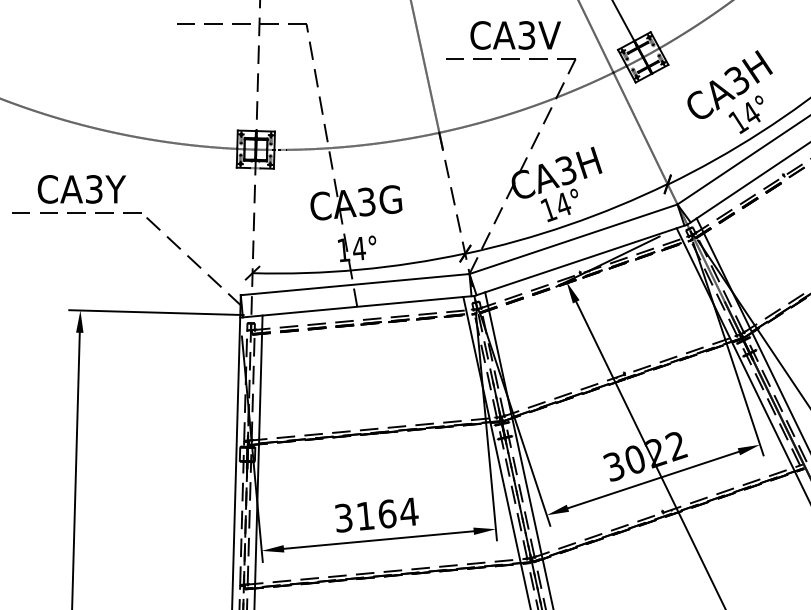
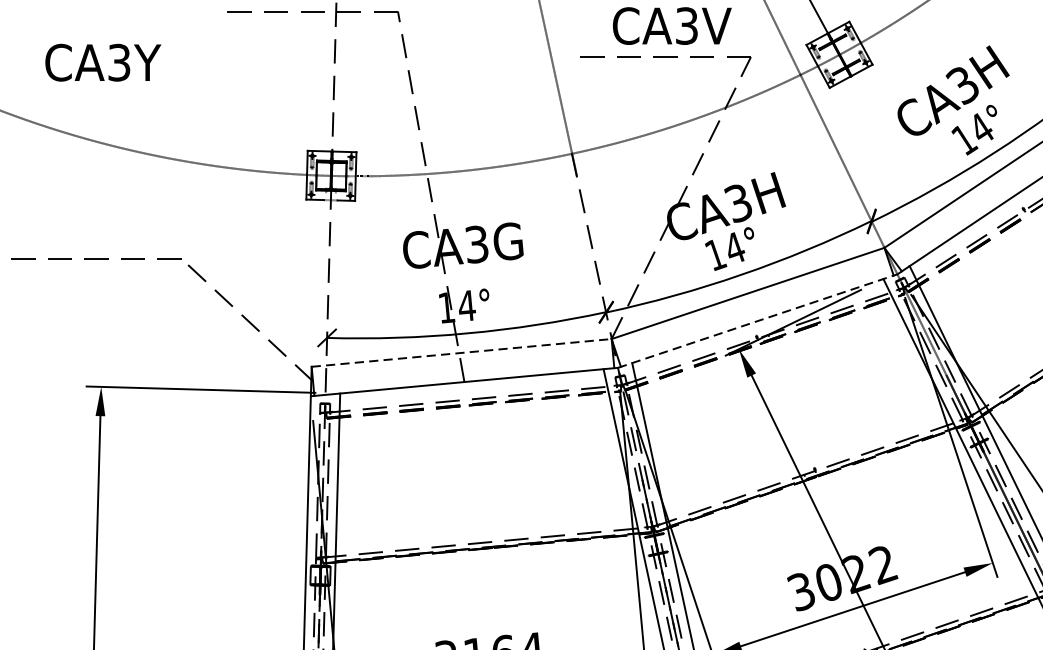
text: (81, 189) -> (102, 62), moved
line: (581, 260) -> (758, 321), solid -> dashed
line: (355, 284) -> (462, 352), solid -> dashed

